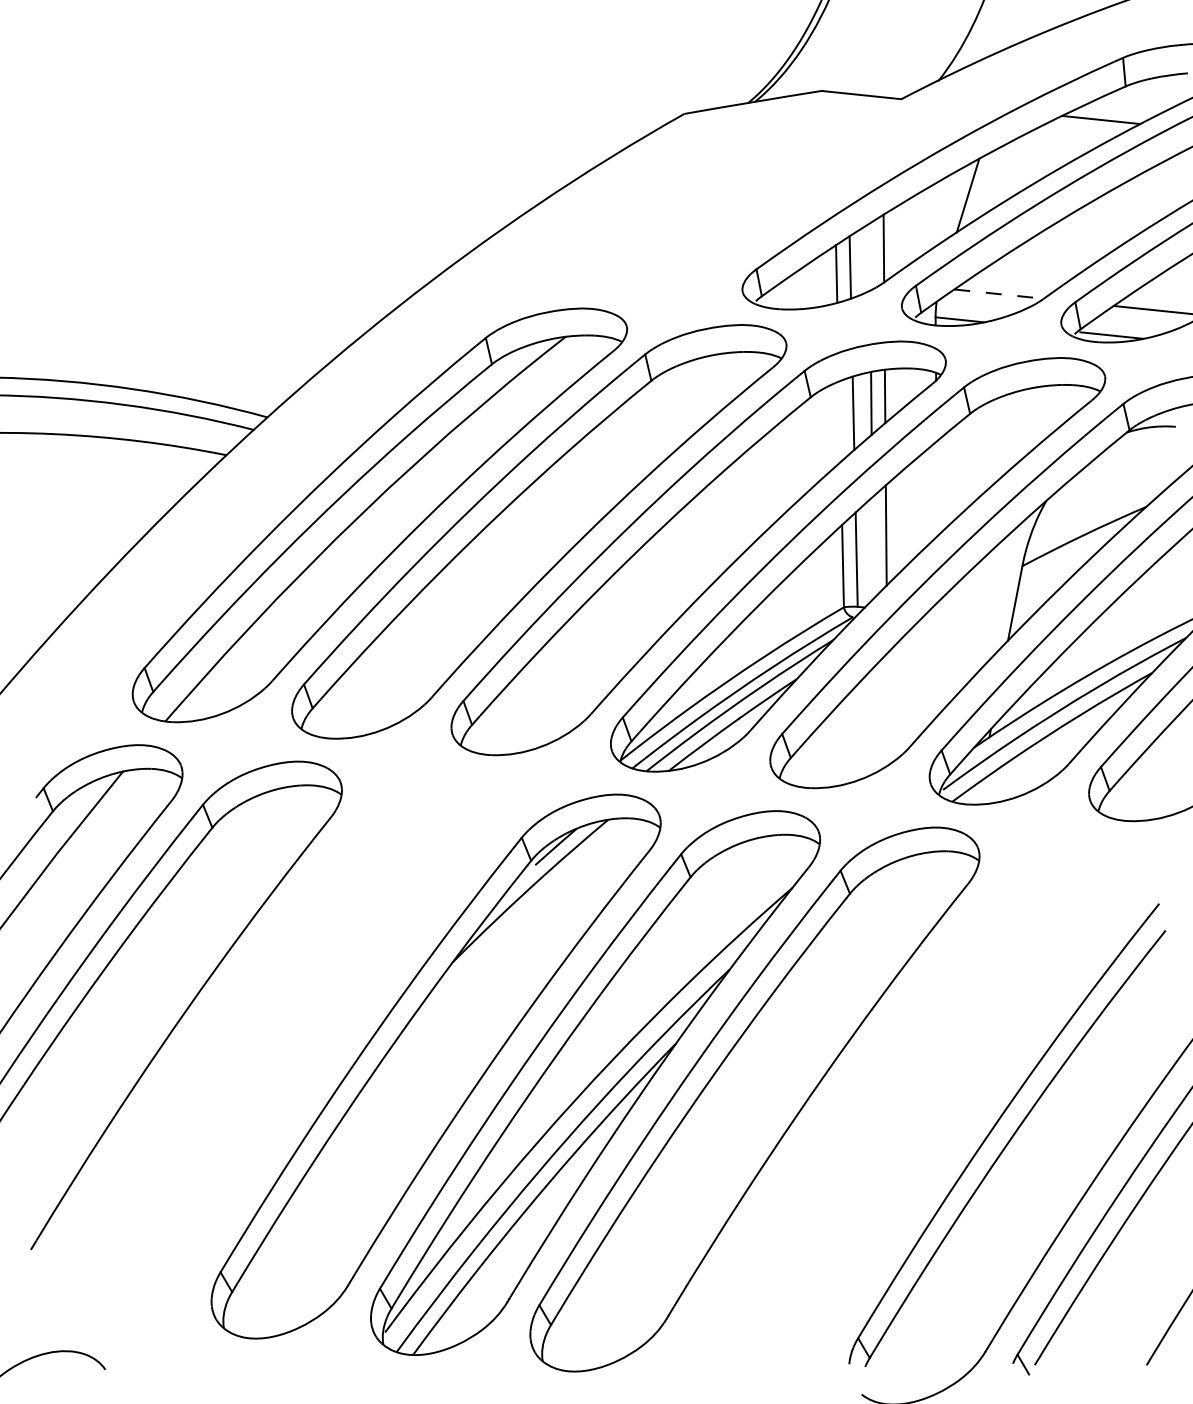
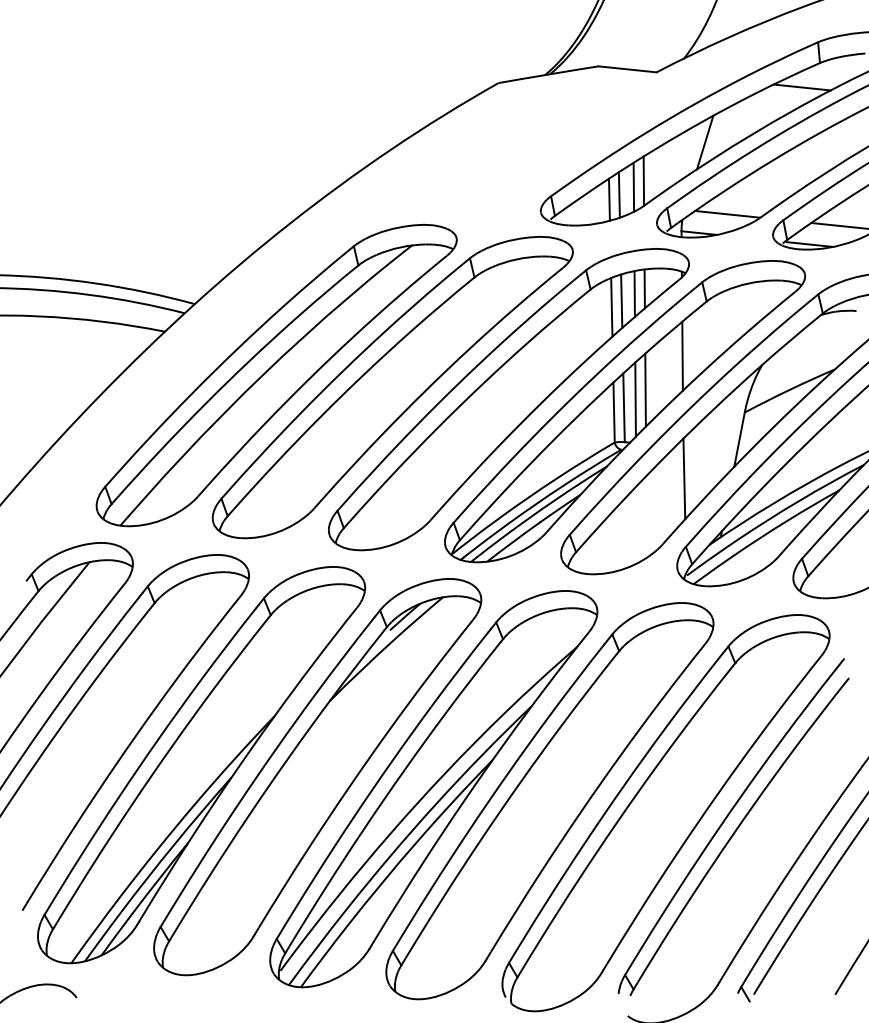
line: (869, 256) -> (633, 186), added
line: (998, 294) -> (727, 214), dashed -> solid
line: (839, 421) -> (611, 307), added
line: (936, 488) -> (682, 355), added
line: (872, 548) -> (635, 399), added
line: (939, 656) -> (684, 478), added
part: (276, 1049) -> (201, 764), added
part: (913, 1115) -> (665, 812), added

